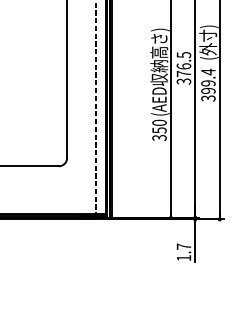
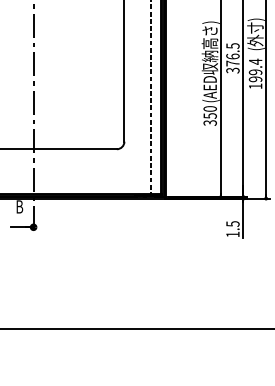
text: (208, 98) -> (255, 86), 399.4 -> 199.4
text: (183, 246) -> (232, 223), 1.7 -> 1.5

